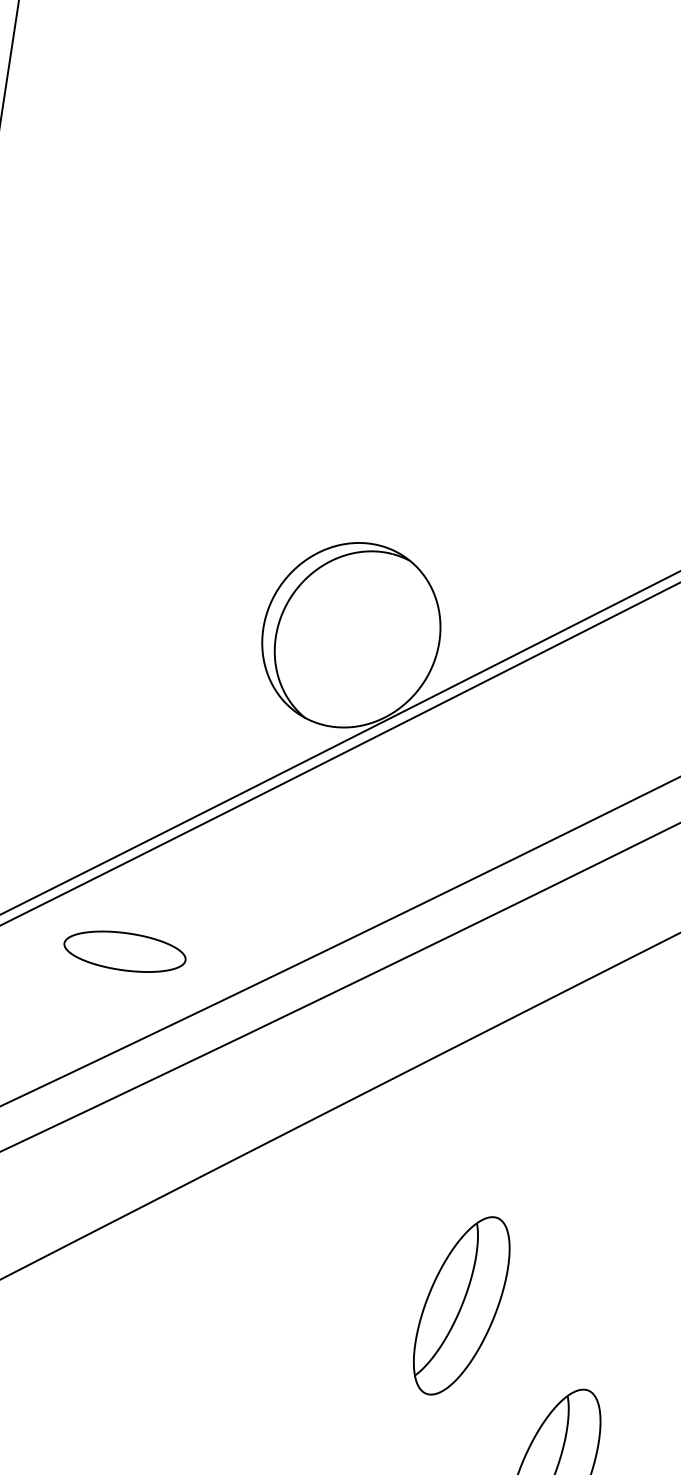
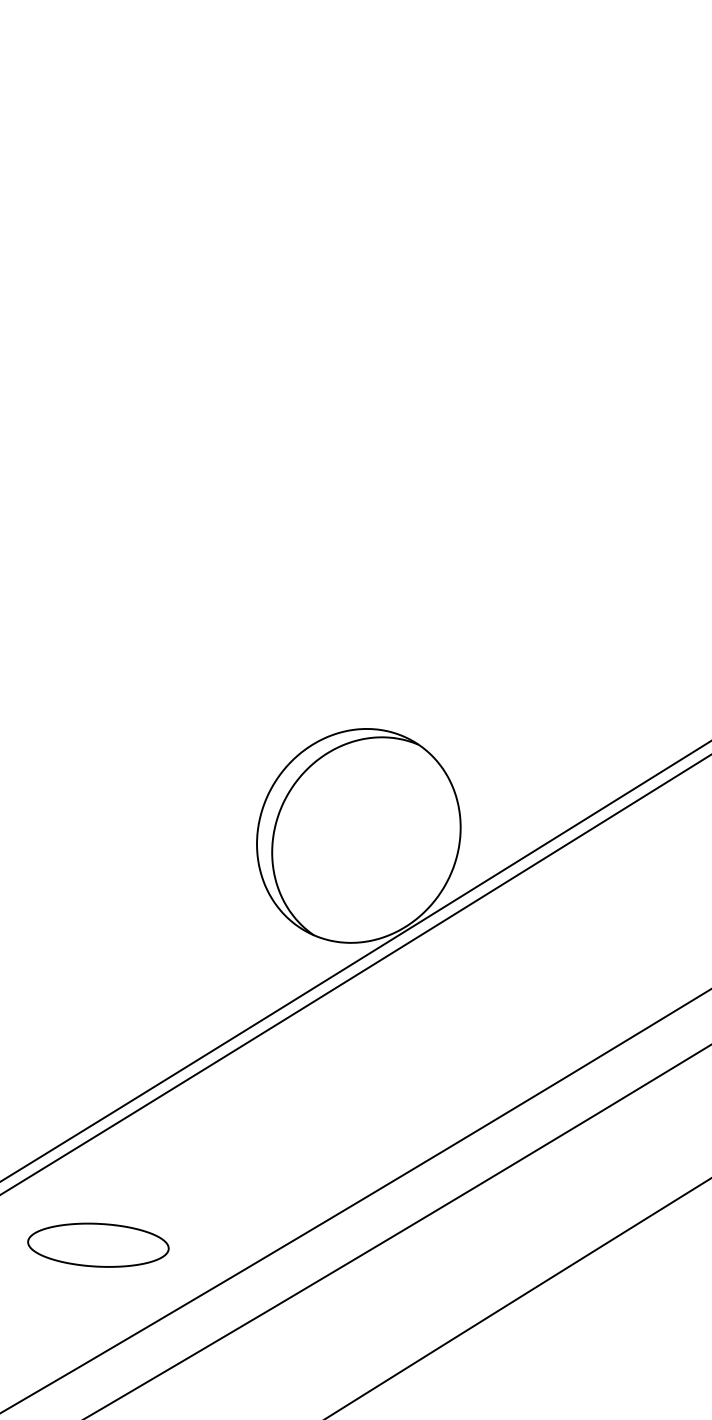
part: (124, 951) -> (97, 1245), moved

